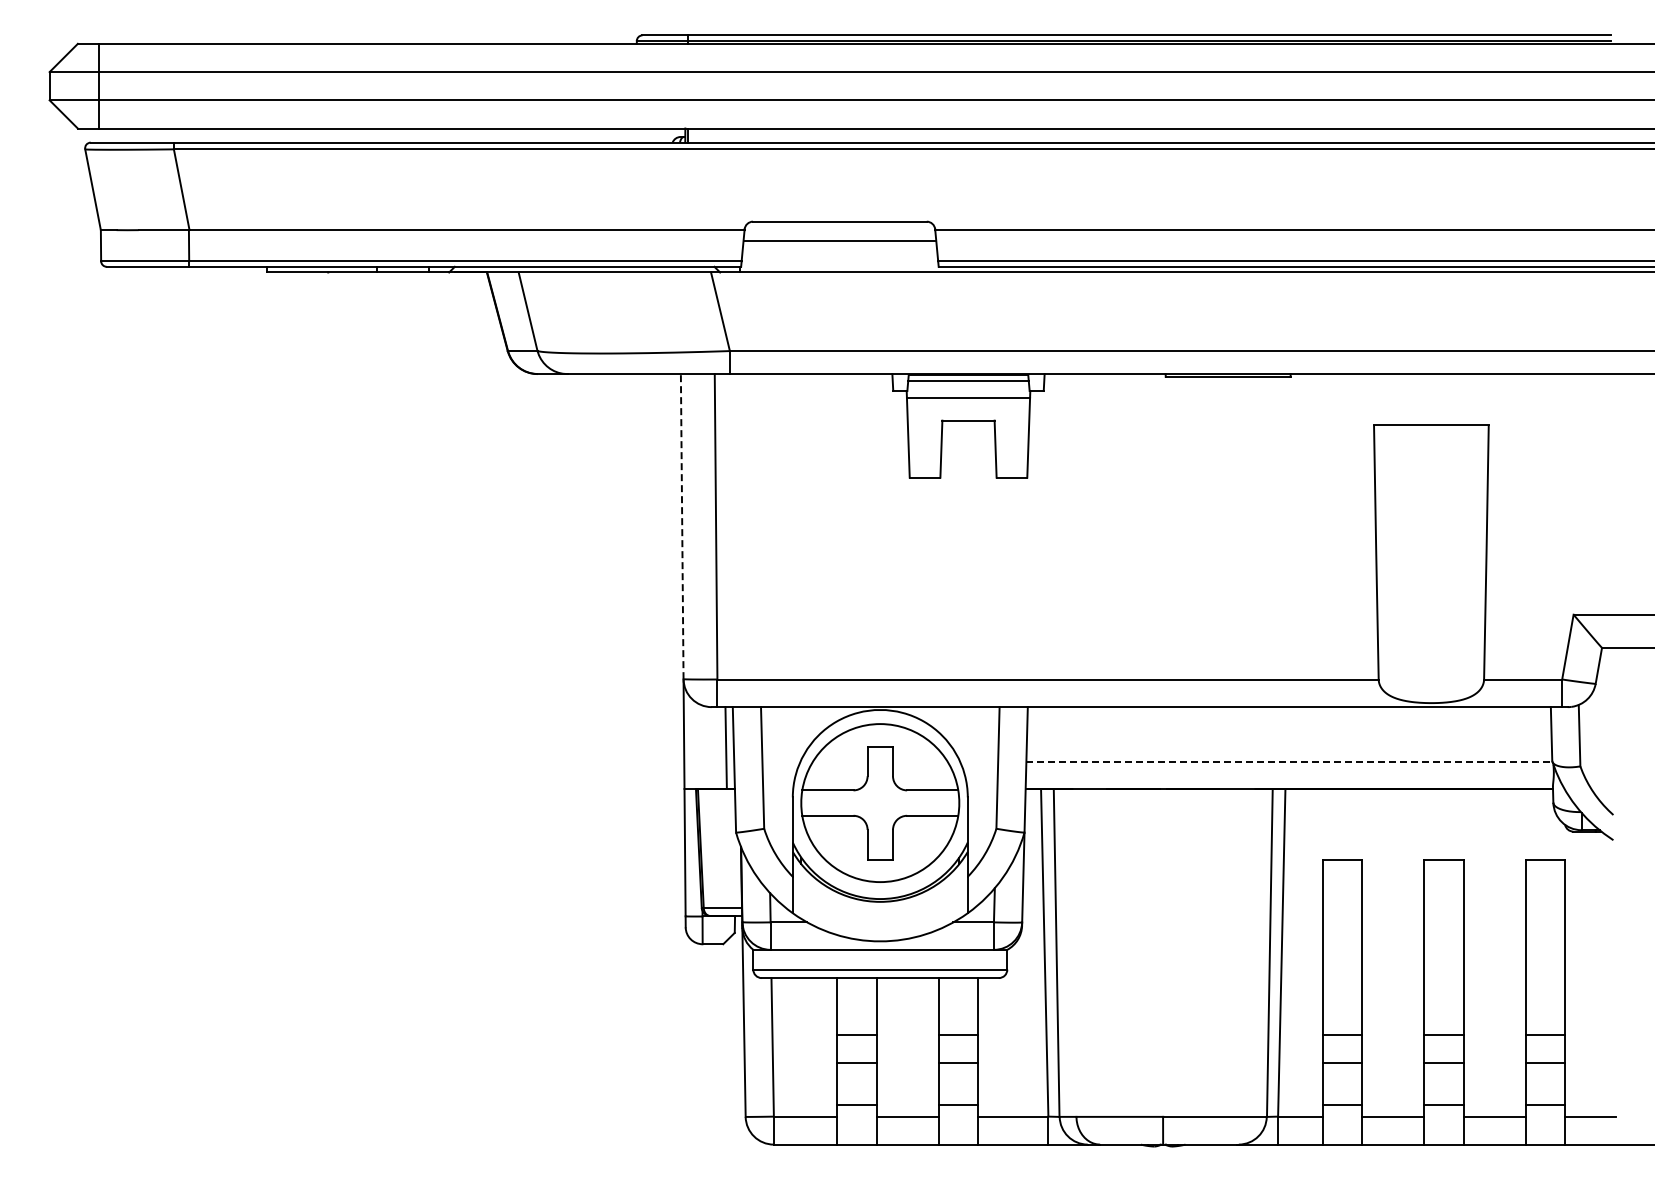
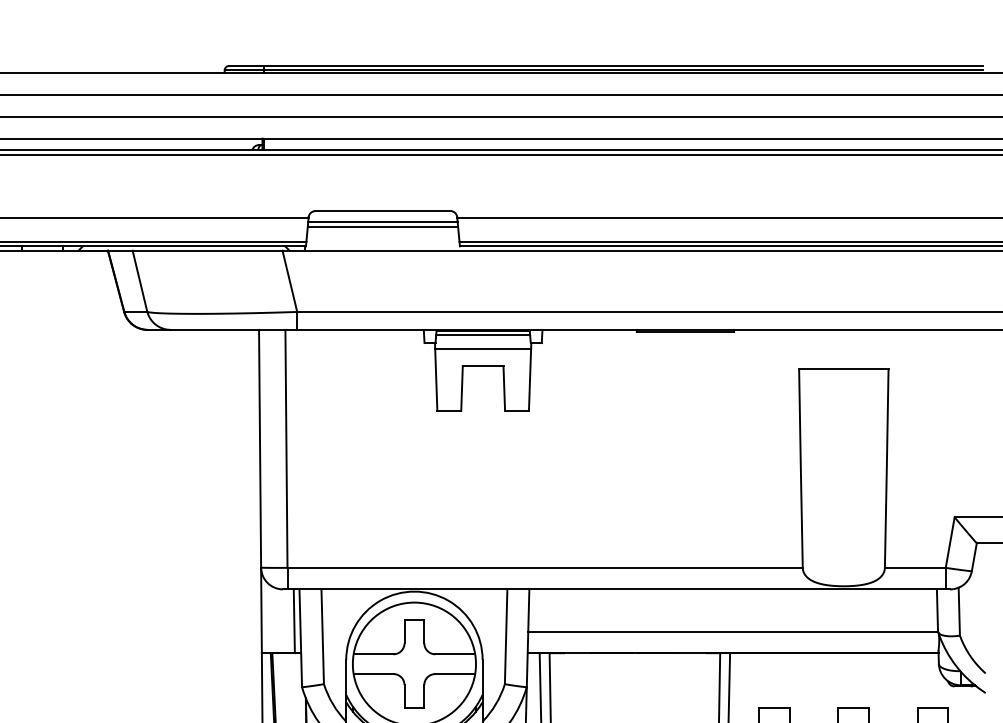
line: (839, 236) -> (382, 222), added
line: (682, 526) -> (260, 448), dashed -> solid
line: (1289, 761) -> (733, 631), dashed -> solid

